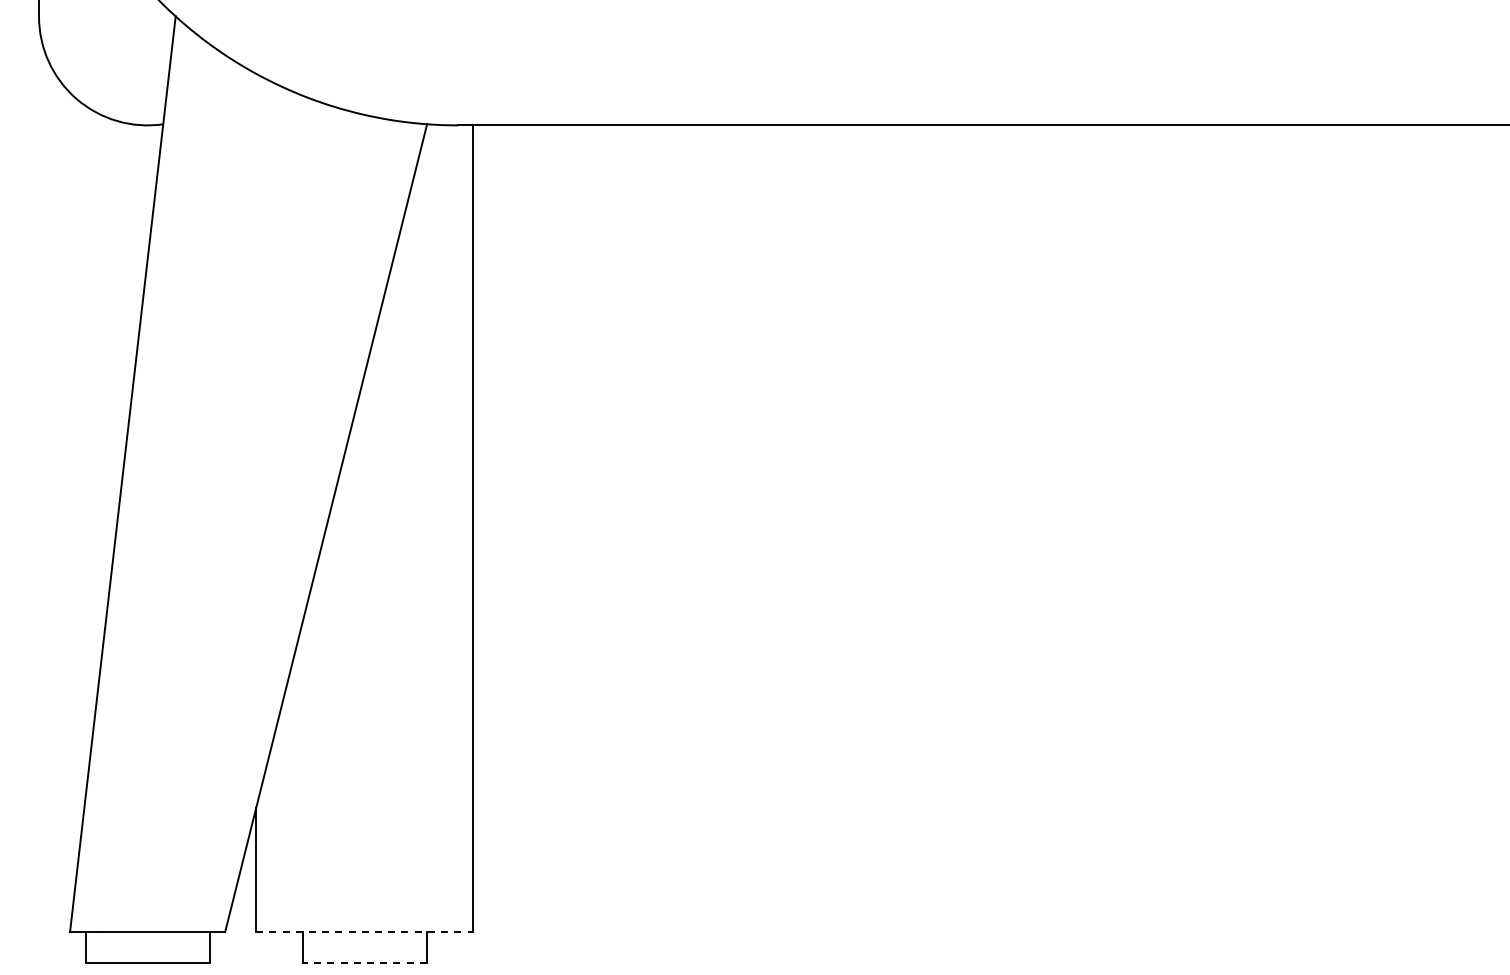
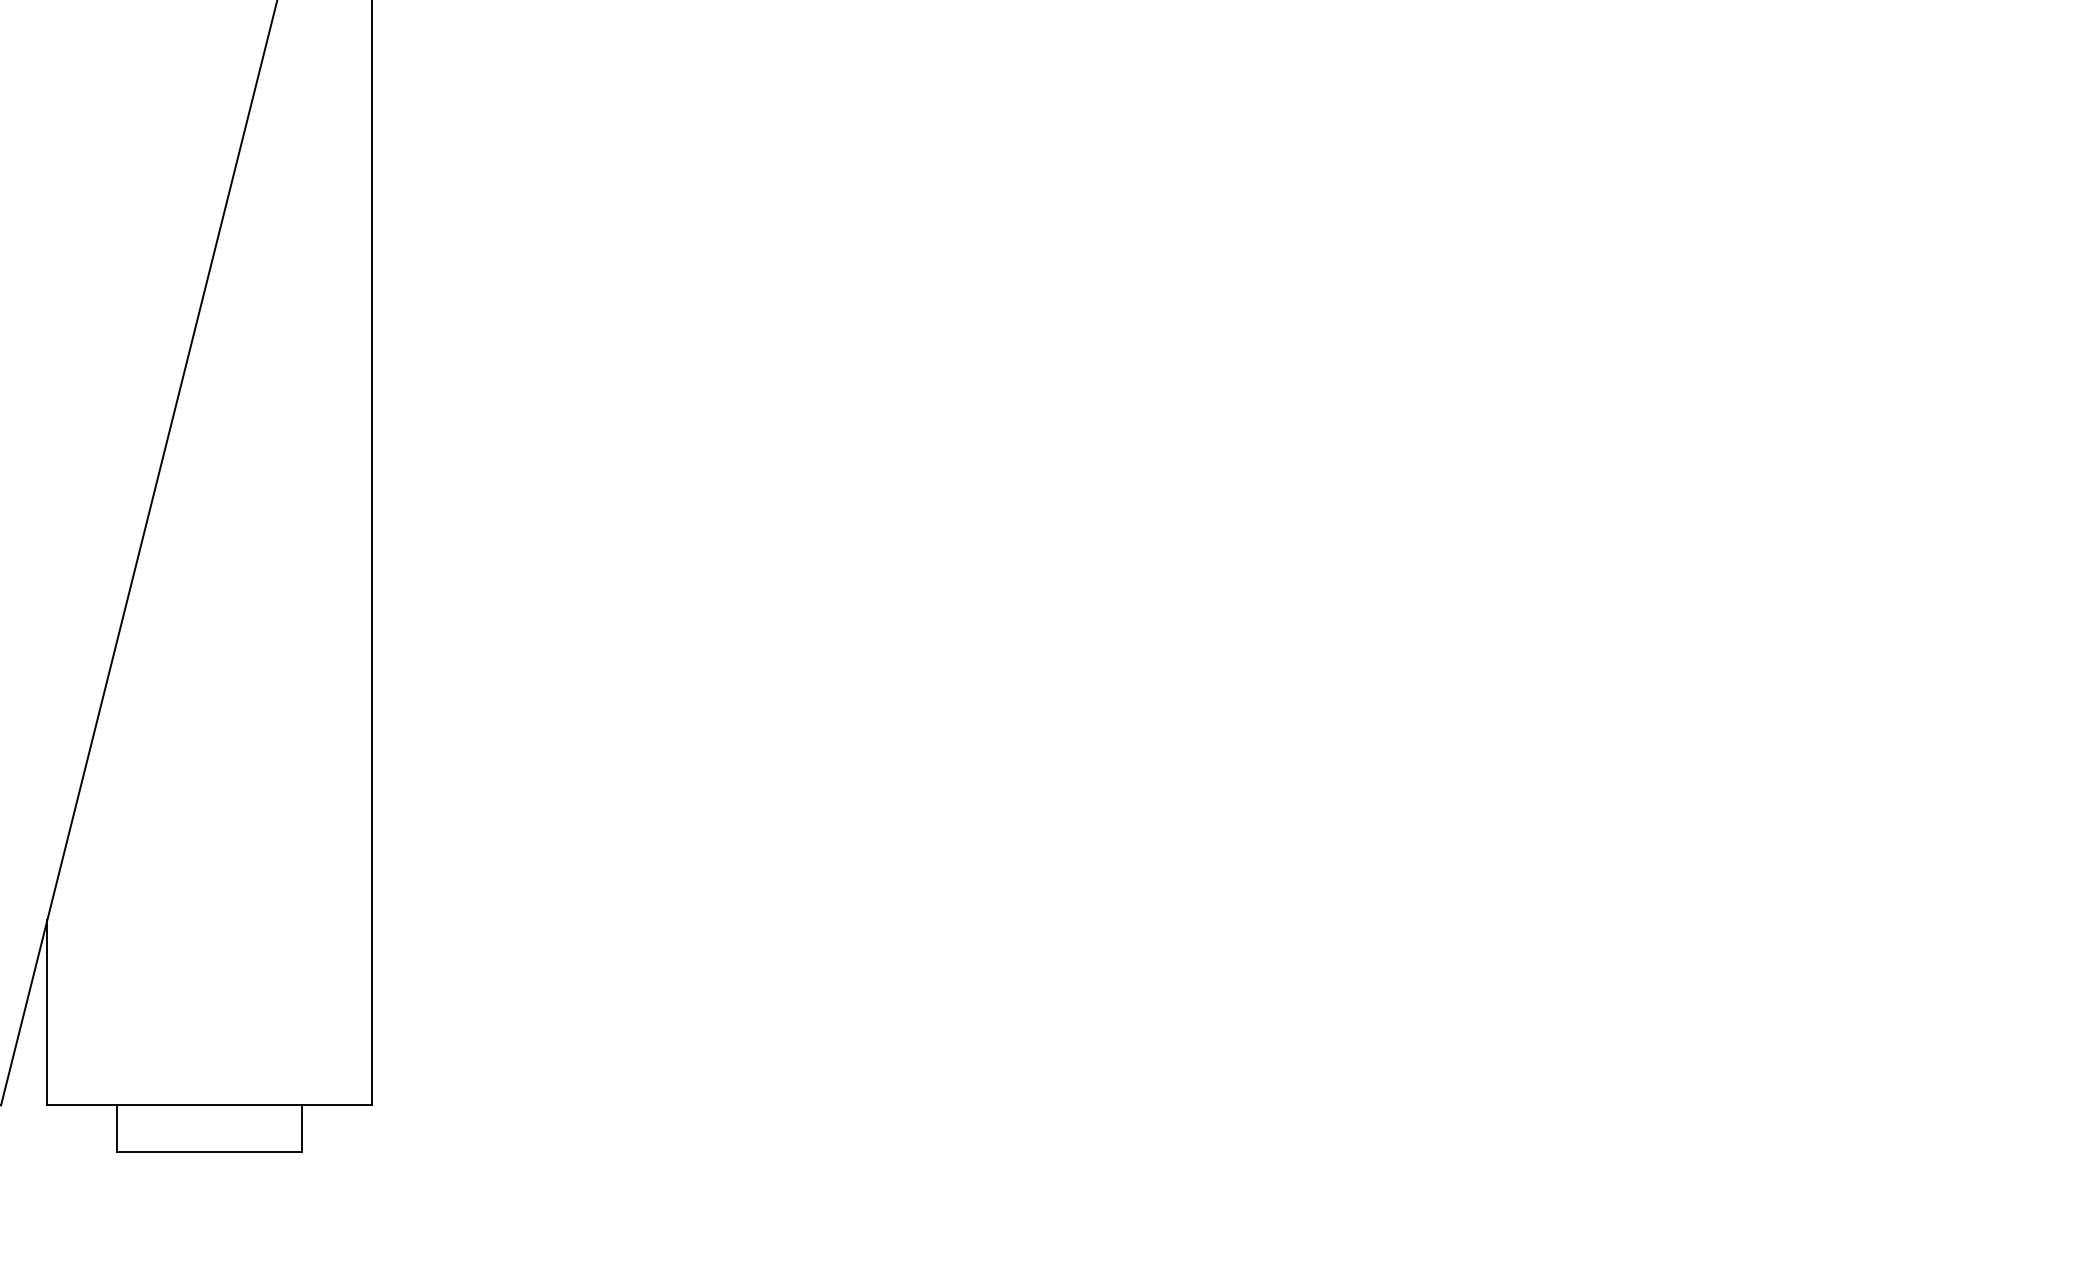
line: (364, 932) -> (209, 1105), dashed -> solid
line: (364, 963) -> (209, 1152), dashed -> solid

